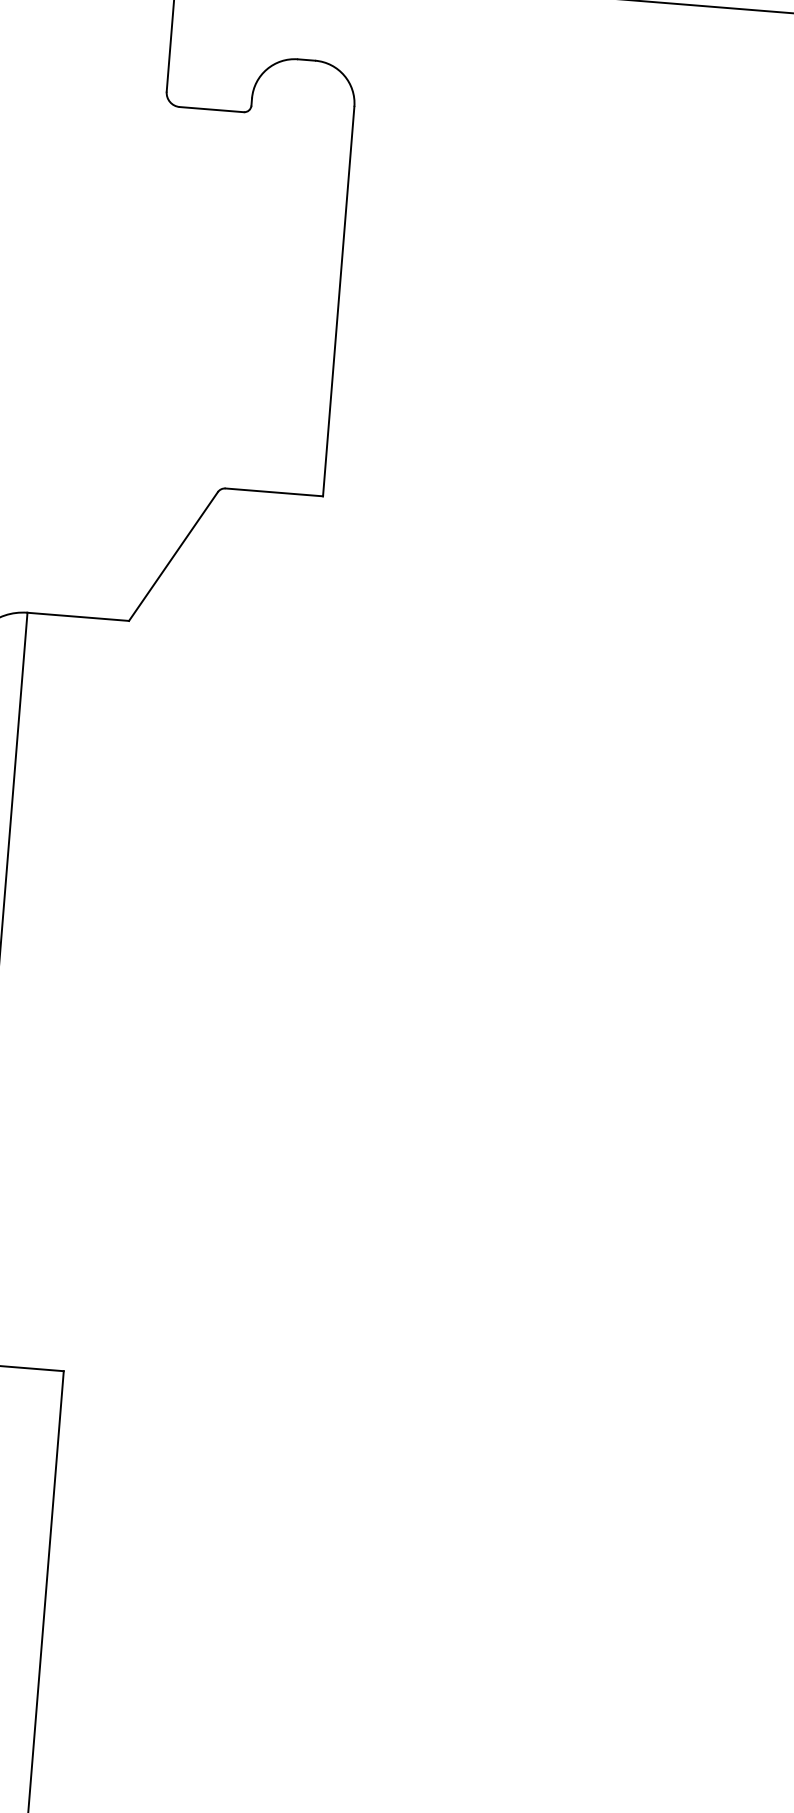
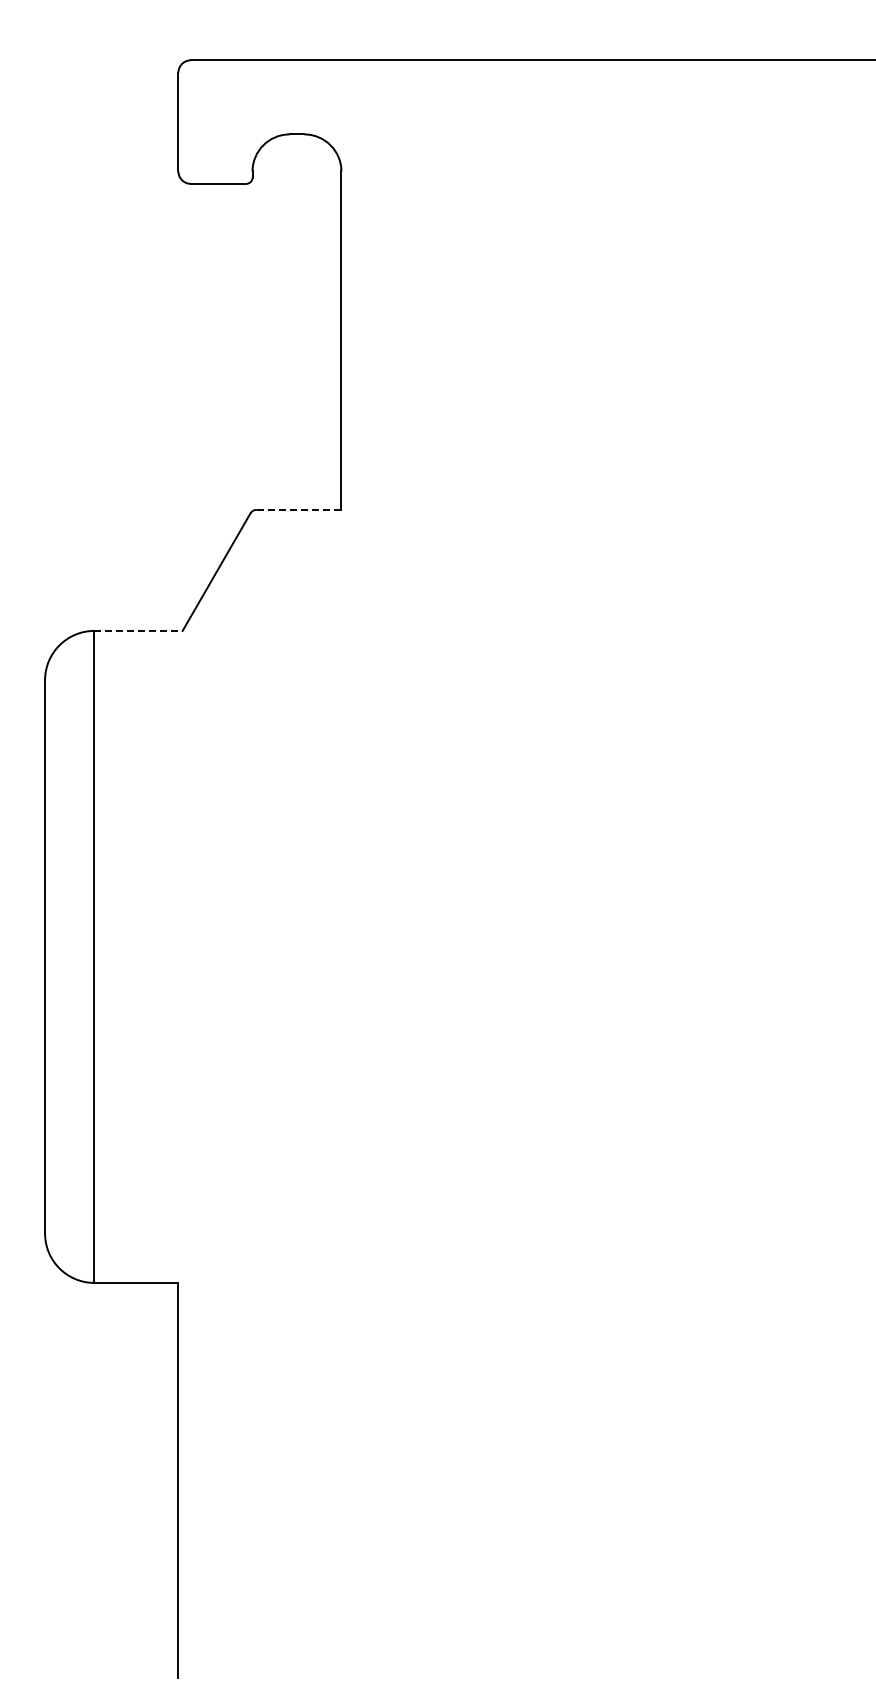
line: (274, 492) -> (299, 509), solid -> dashed
line: (79, 616) -> (139, 630), solid -> dashed

